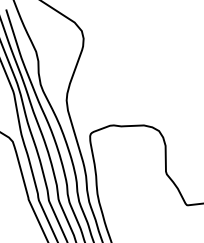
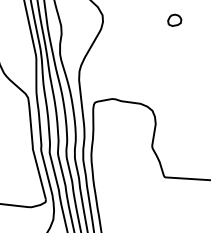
part: (165, 21) -> (174, 19), added

